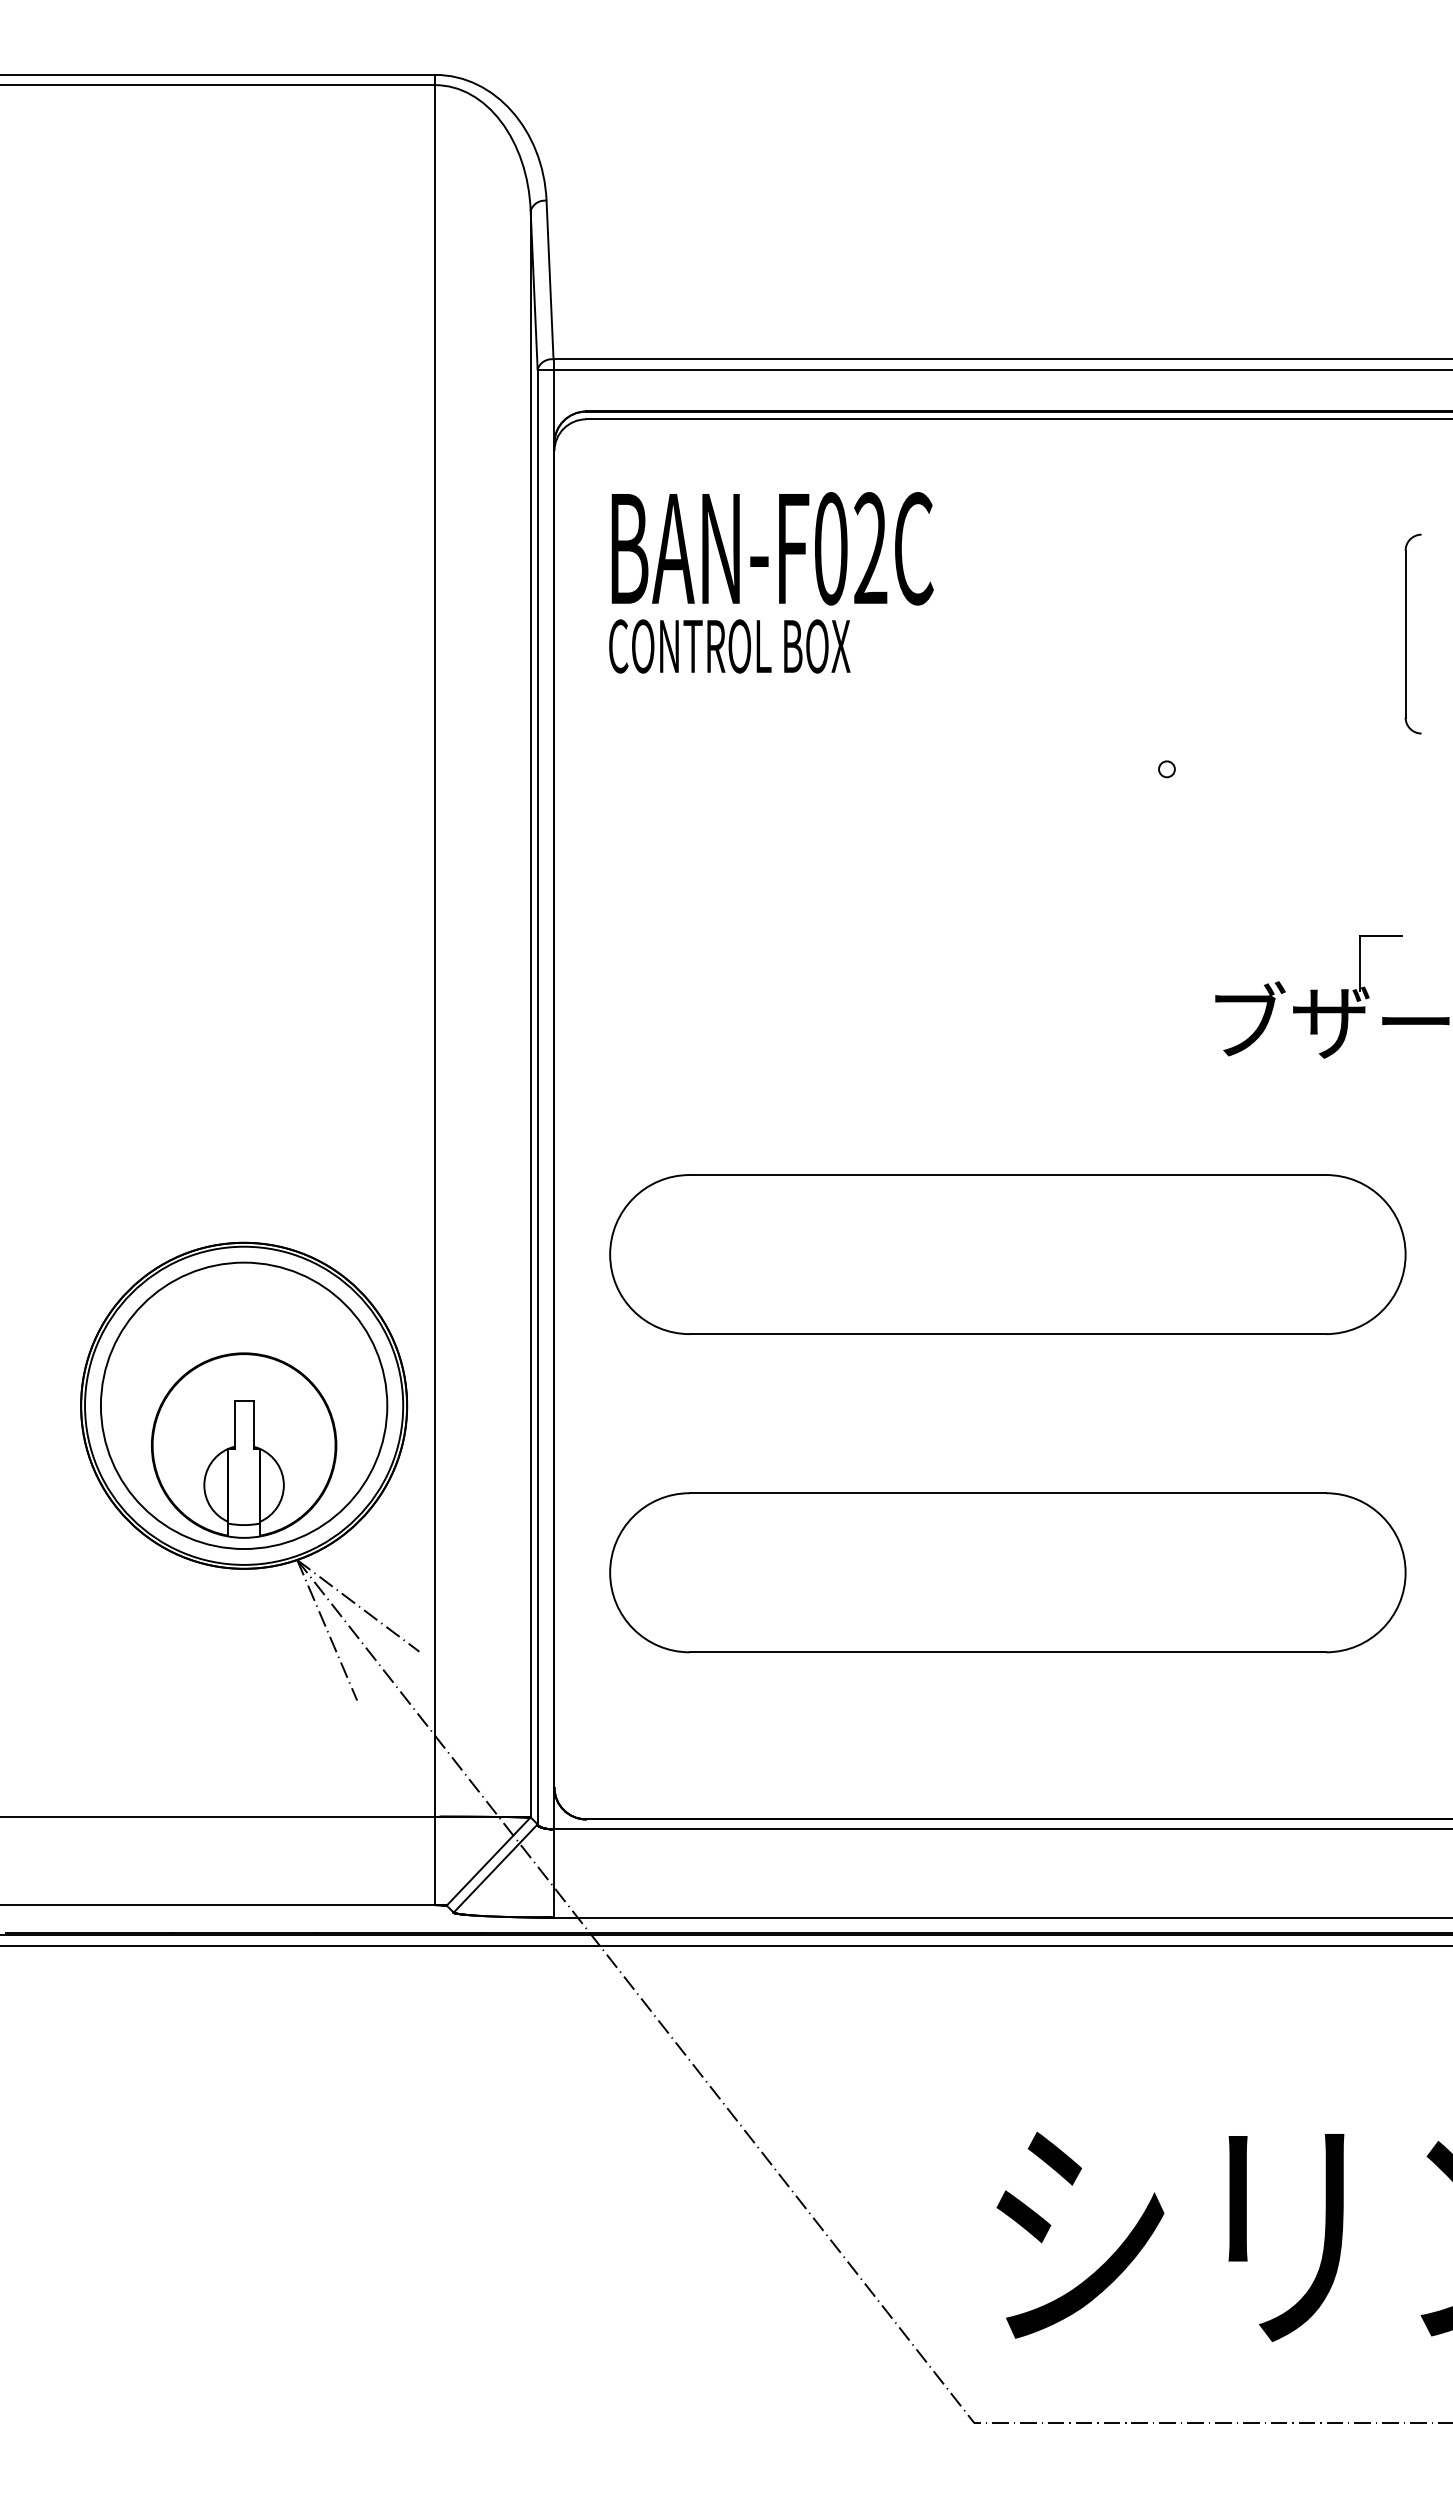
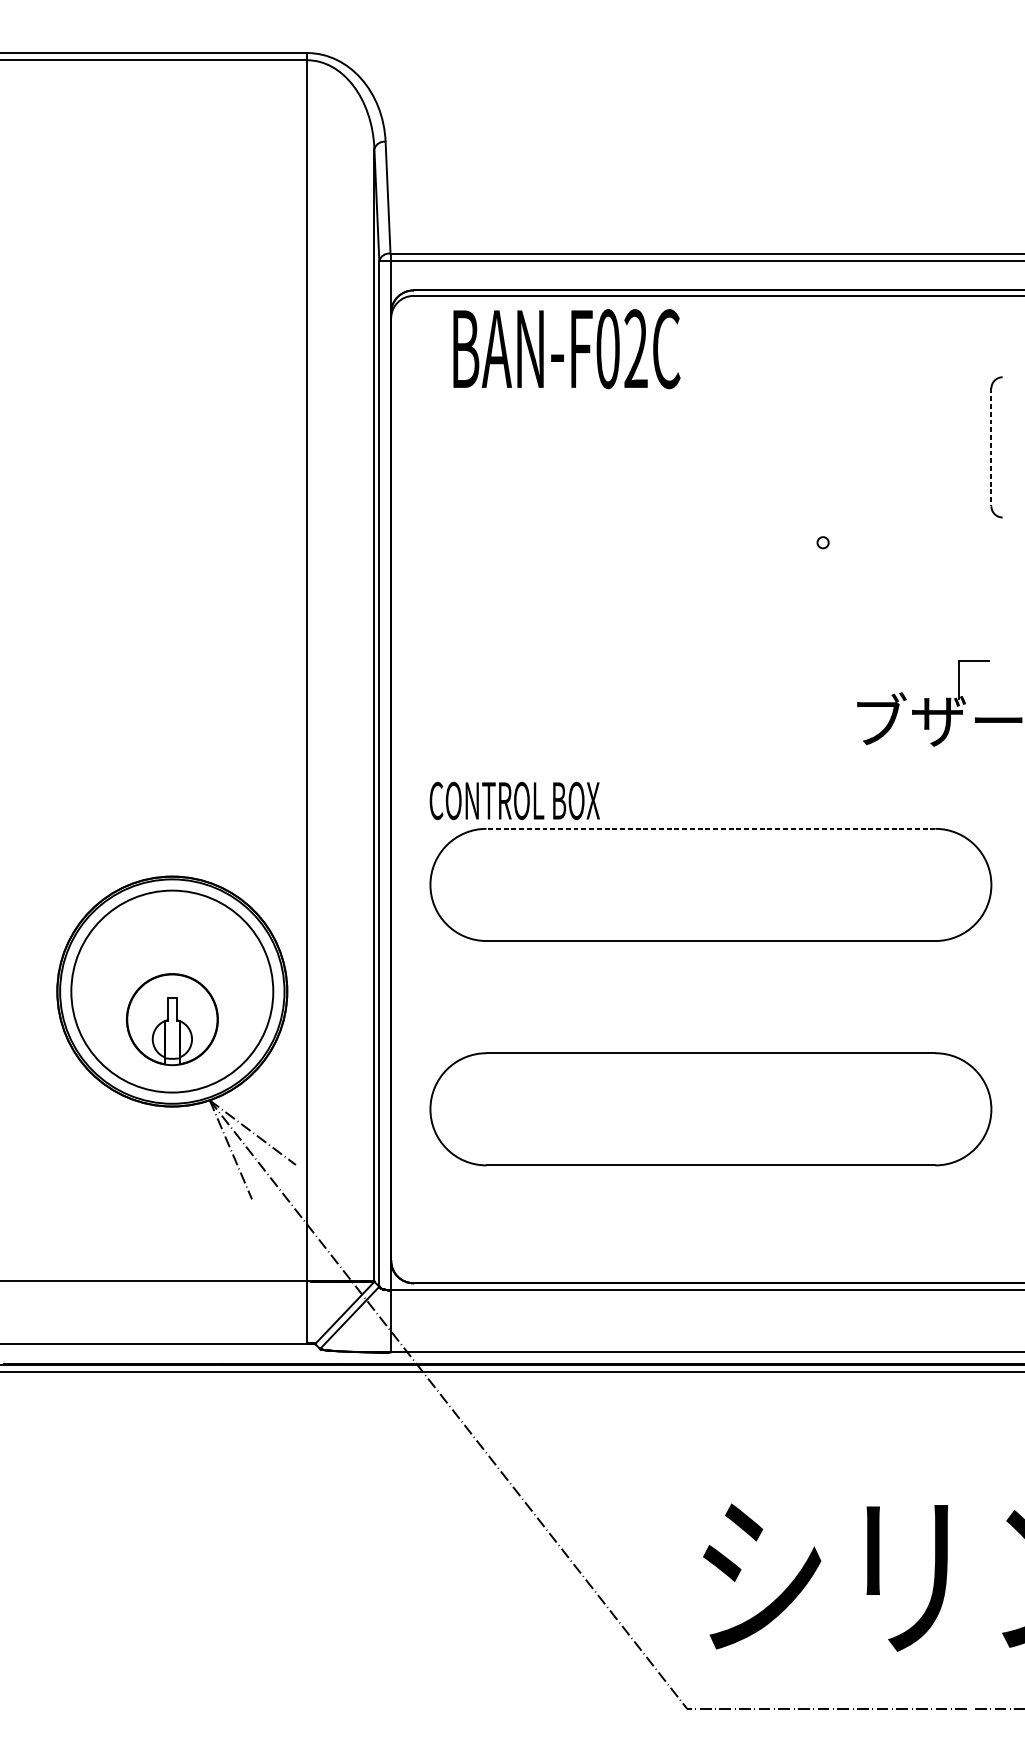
text: (772, 548) -> (566, 348), moved
line: (1405, 634) -> (991, 447), solid -> dashed
text: (729, 646) -> (514, 800), moved
line: (1007, 1175) -> (710, 829), solid -> dashed
part: (244, 1445) -> (172, 1019), size x0.7

